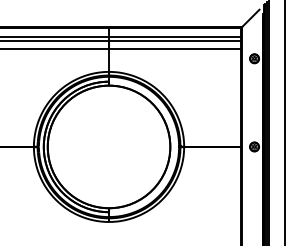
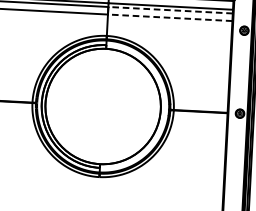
line: (174, 41) -> (169, 10), solid -> dashed
line: (174, 49) -> (169, 18), solid -> dashed

